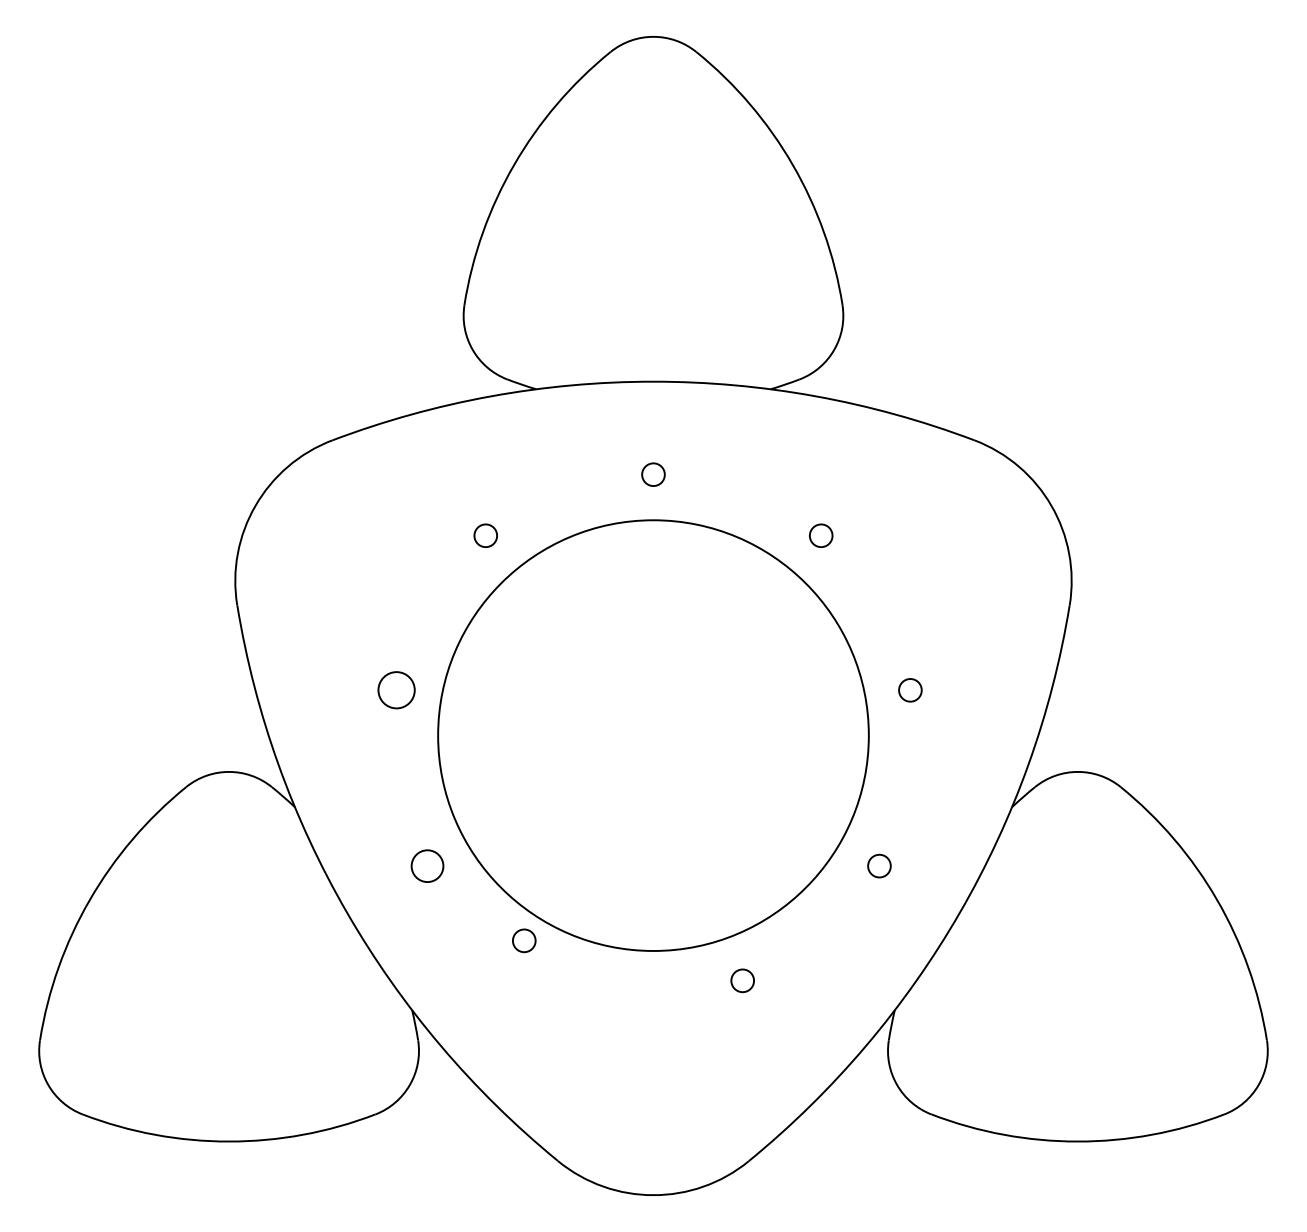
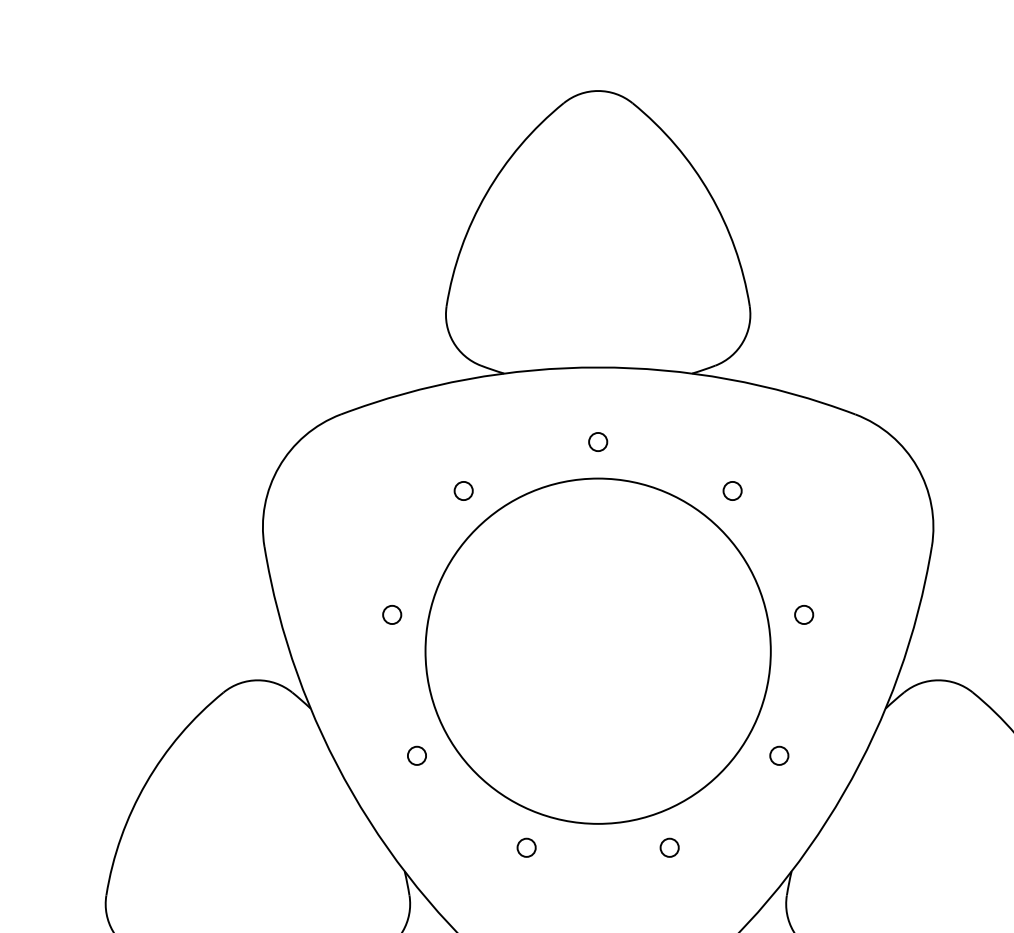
circle: (396, 690) -> (392, 615), size x0.62
circle: (427, 865) -> (417, 755), size x0.71
circle: (524, 940) -> (526, 847), moved

